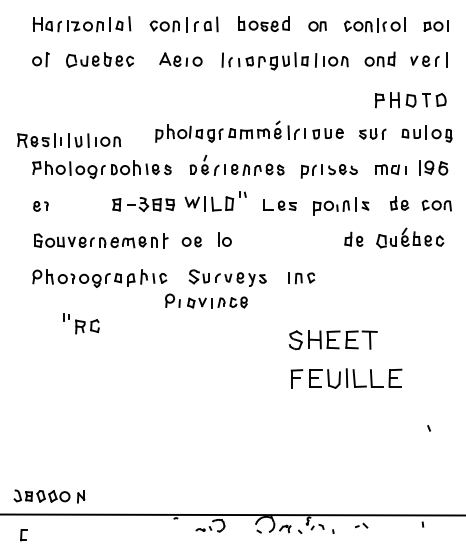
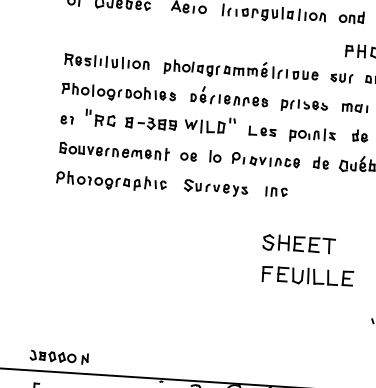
part: (69, 140) -> (107, 61), moved
part: (206, 300) -> (266, 159), moved
part: (81, 323) -> (100, 118), moved

